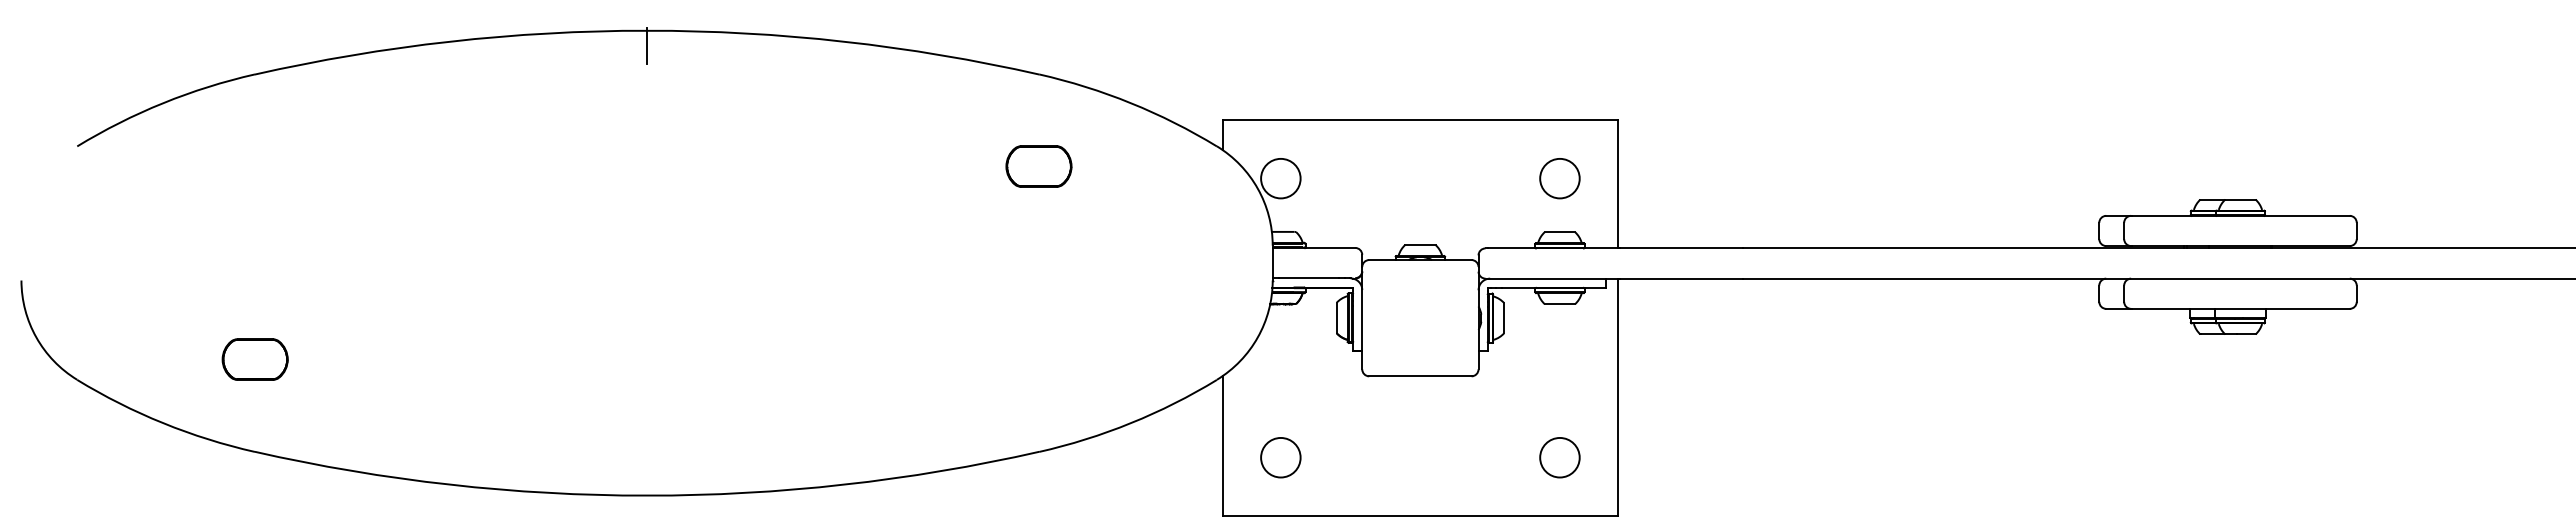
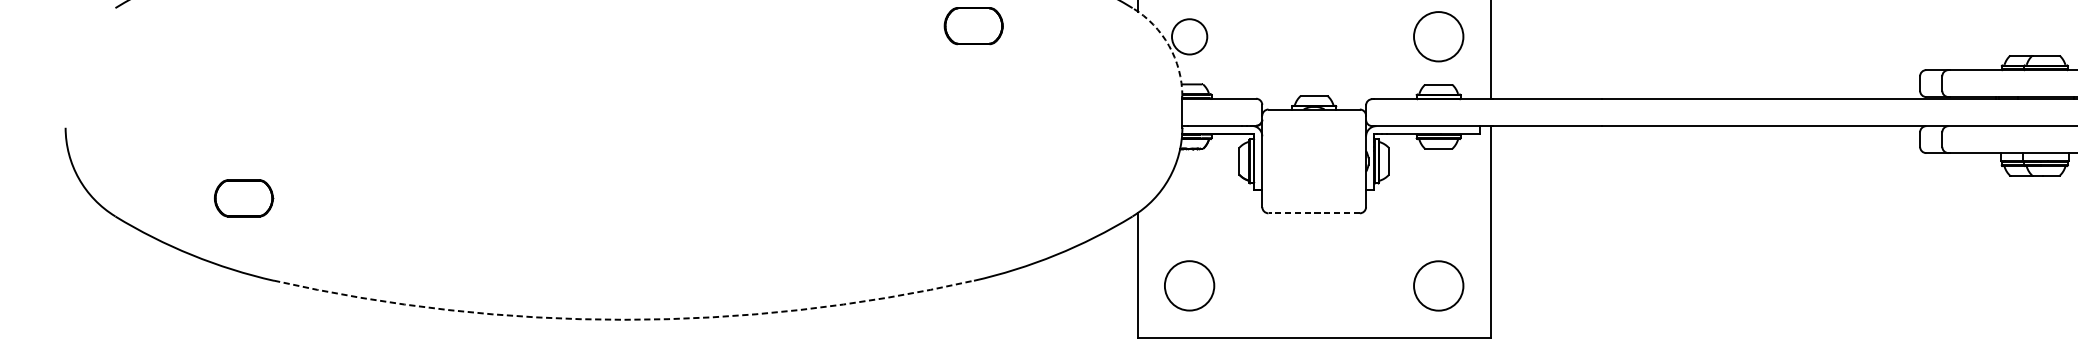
circle: (1559, 178) -> (1438, 36), size x1.4
arc: (1257, 188) -> (1168, 45), solid -> dashed
part: (254, 359) -> (243, 198), moved
line: (1419, 376) -> (1313, 213), solid -> dashed
circle: (1280, 457) -> (1189, 285), size x1.4
circle: (1559, 457) -> (1438, 285), size x1.4
arc: (647, 495) -> (624, 319), solid -> dashed

